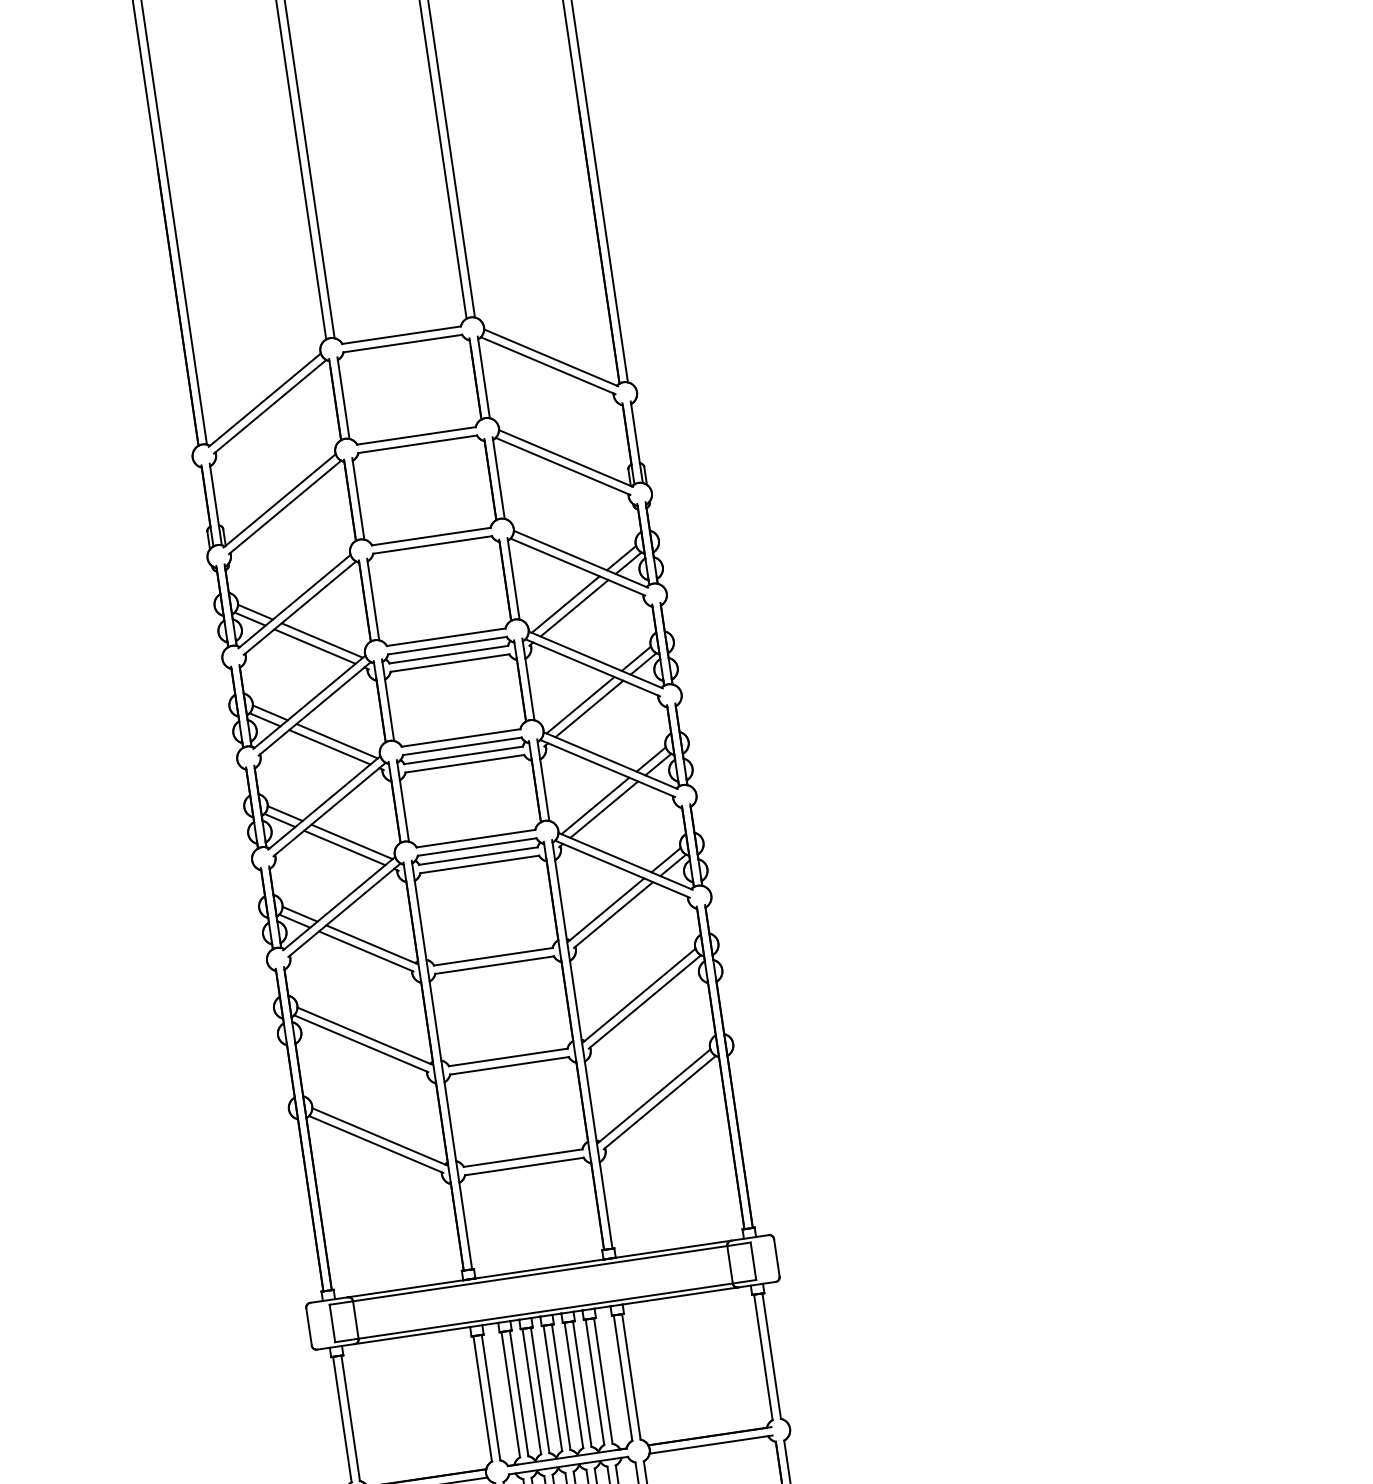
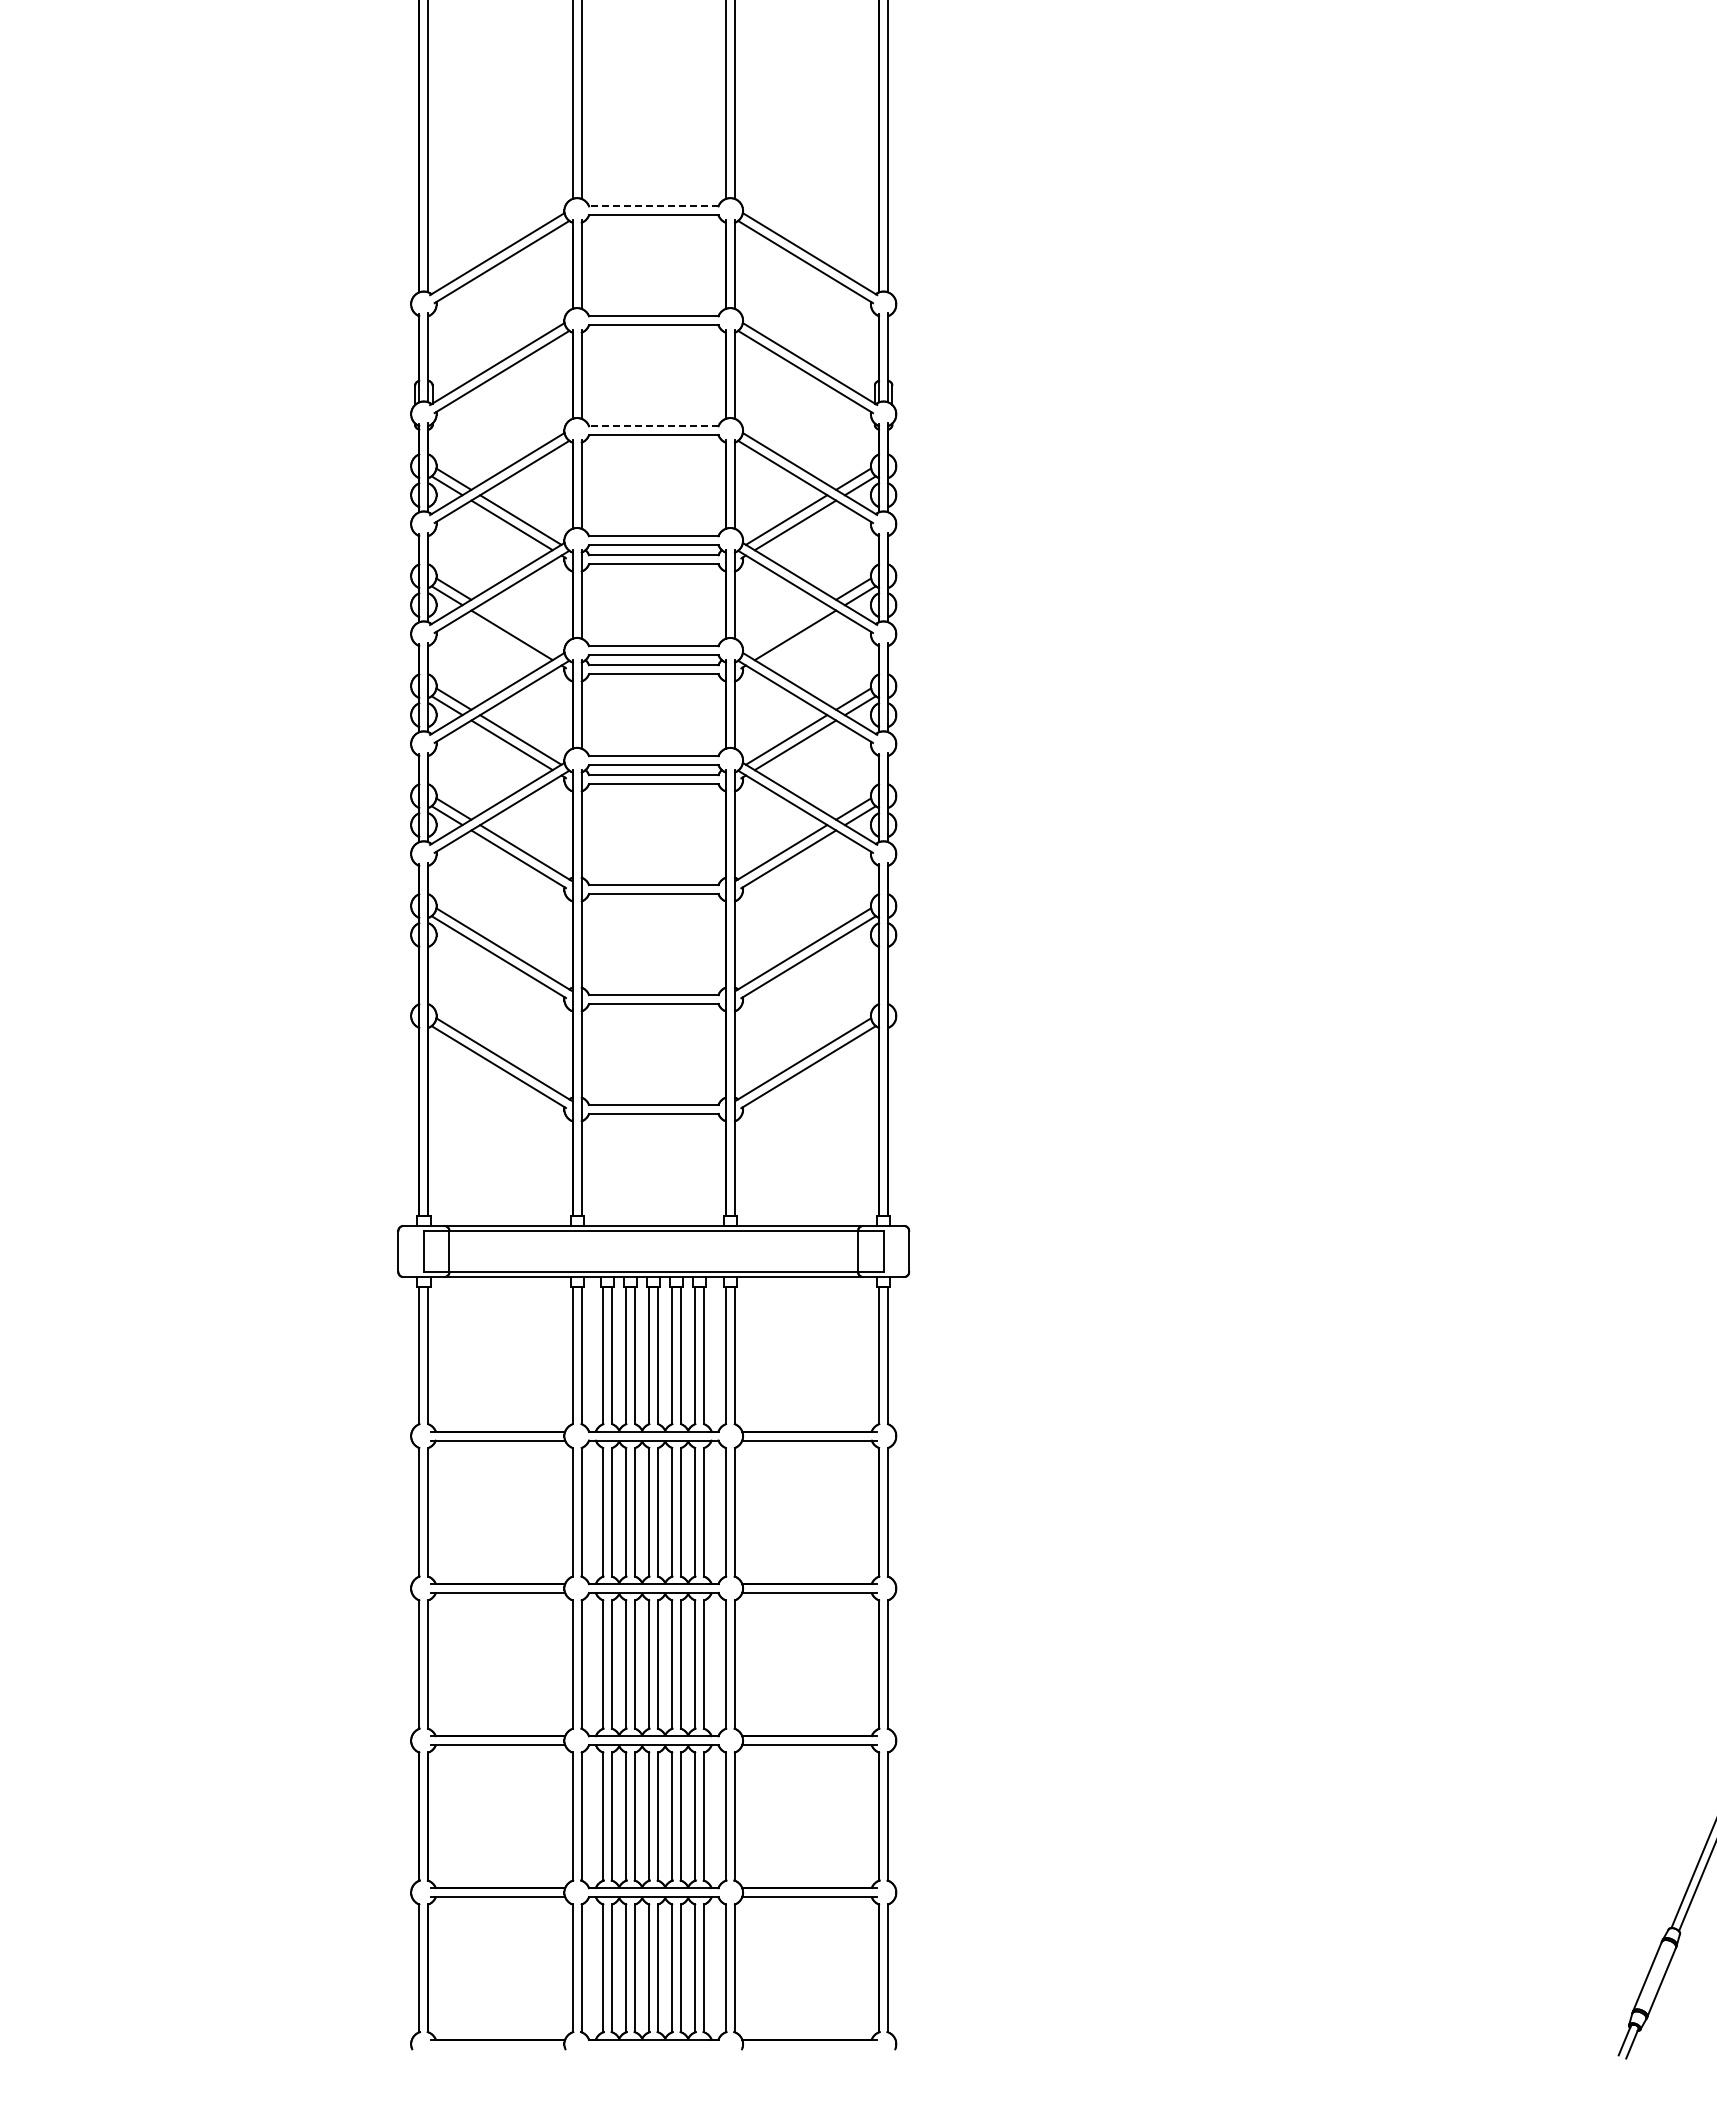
line: (401, 335) -> (653, 206), solid -> dashed
line: (431, 536) -> (653, 426), solid -> dashed
line: (580, 704) -> (786, 629), removed
line: (336, 740) -> (520, 629), removed

